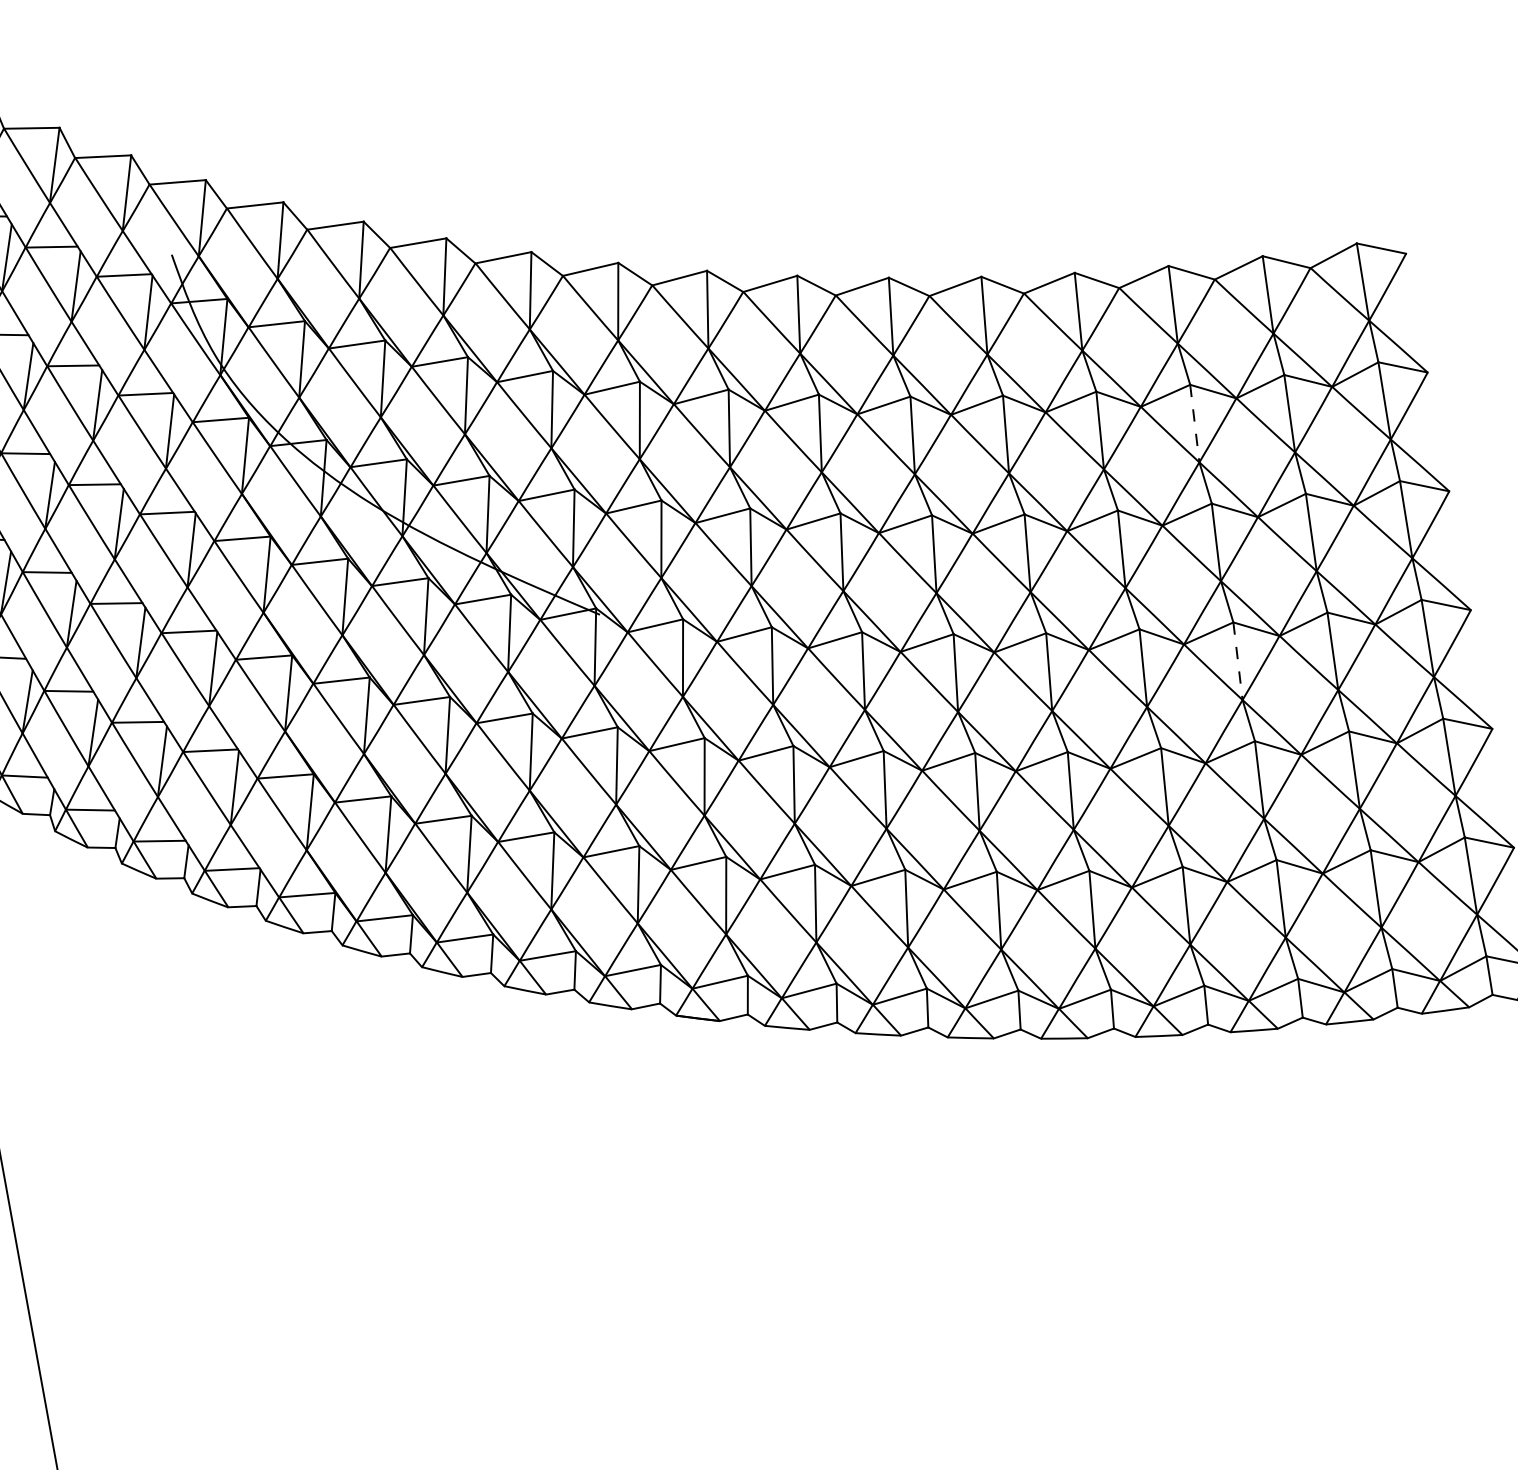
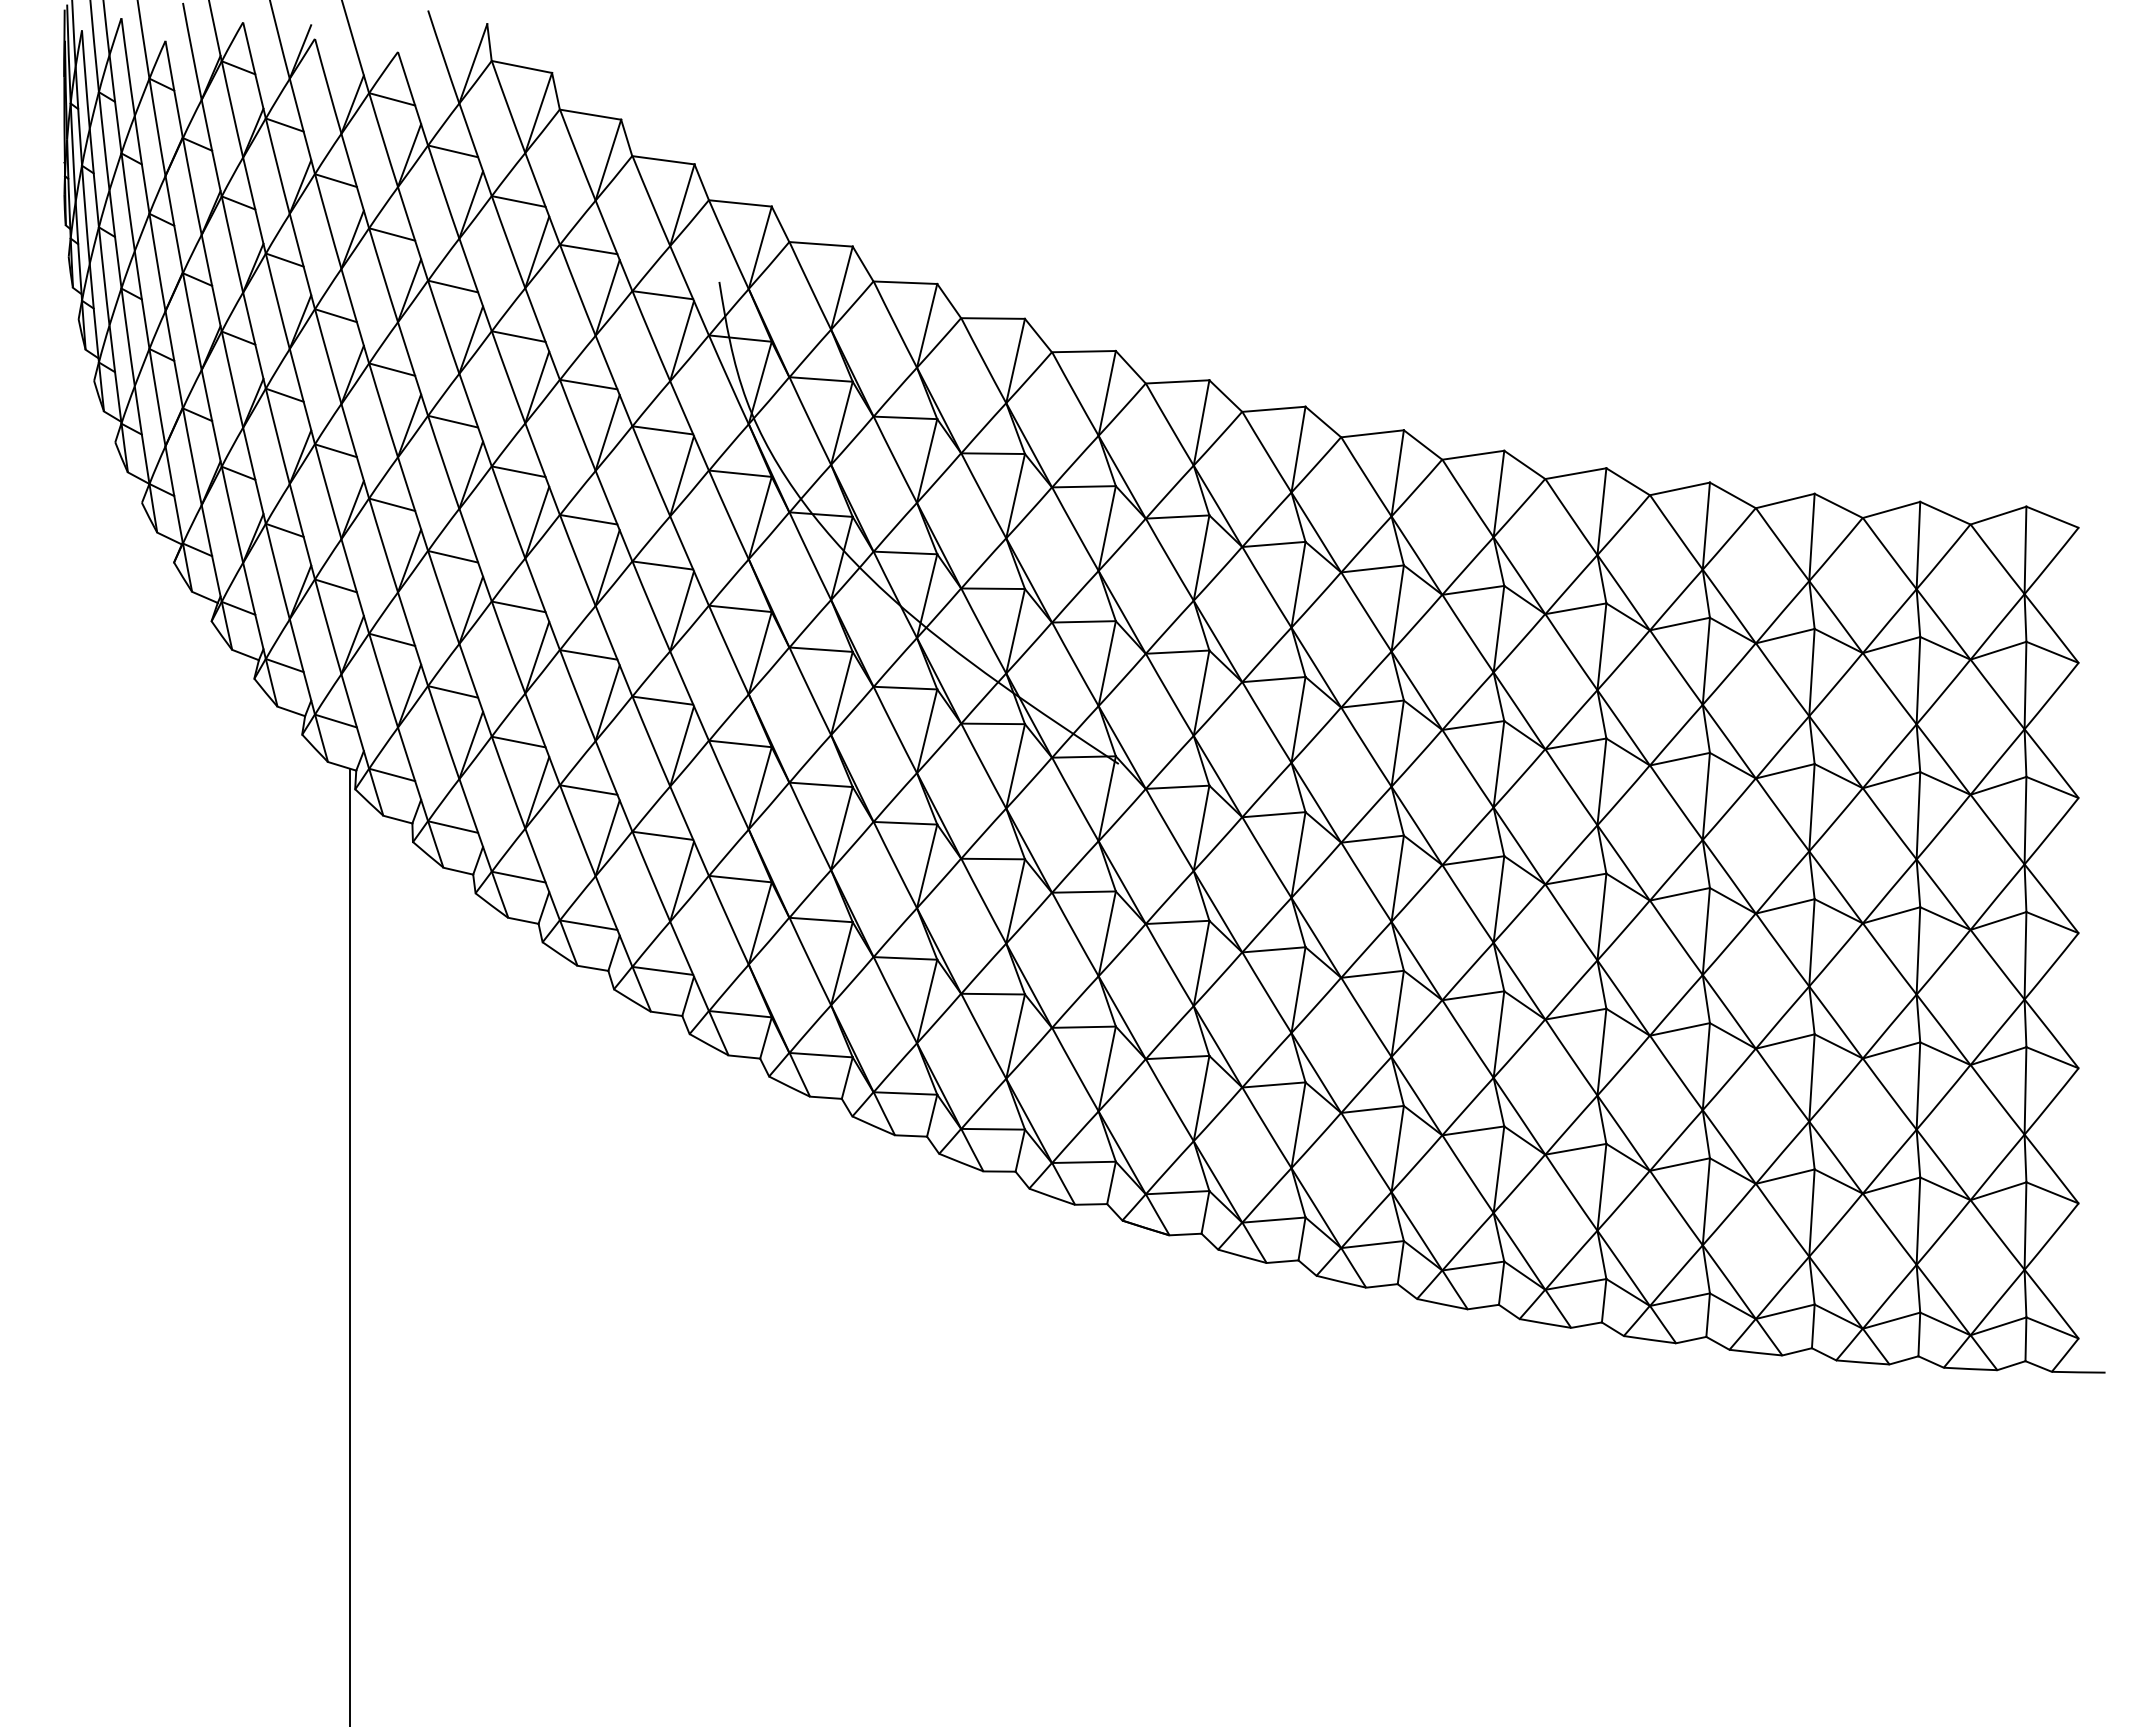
line: (1194, 423) -> (1811, 672), dashed -> solid
line: (1237, 661) -> (1811, 942), dashed -> solid

